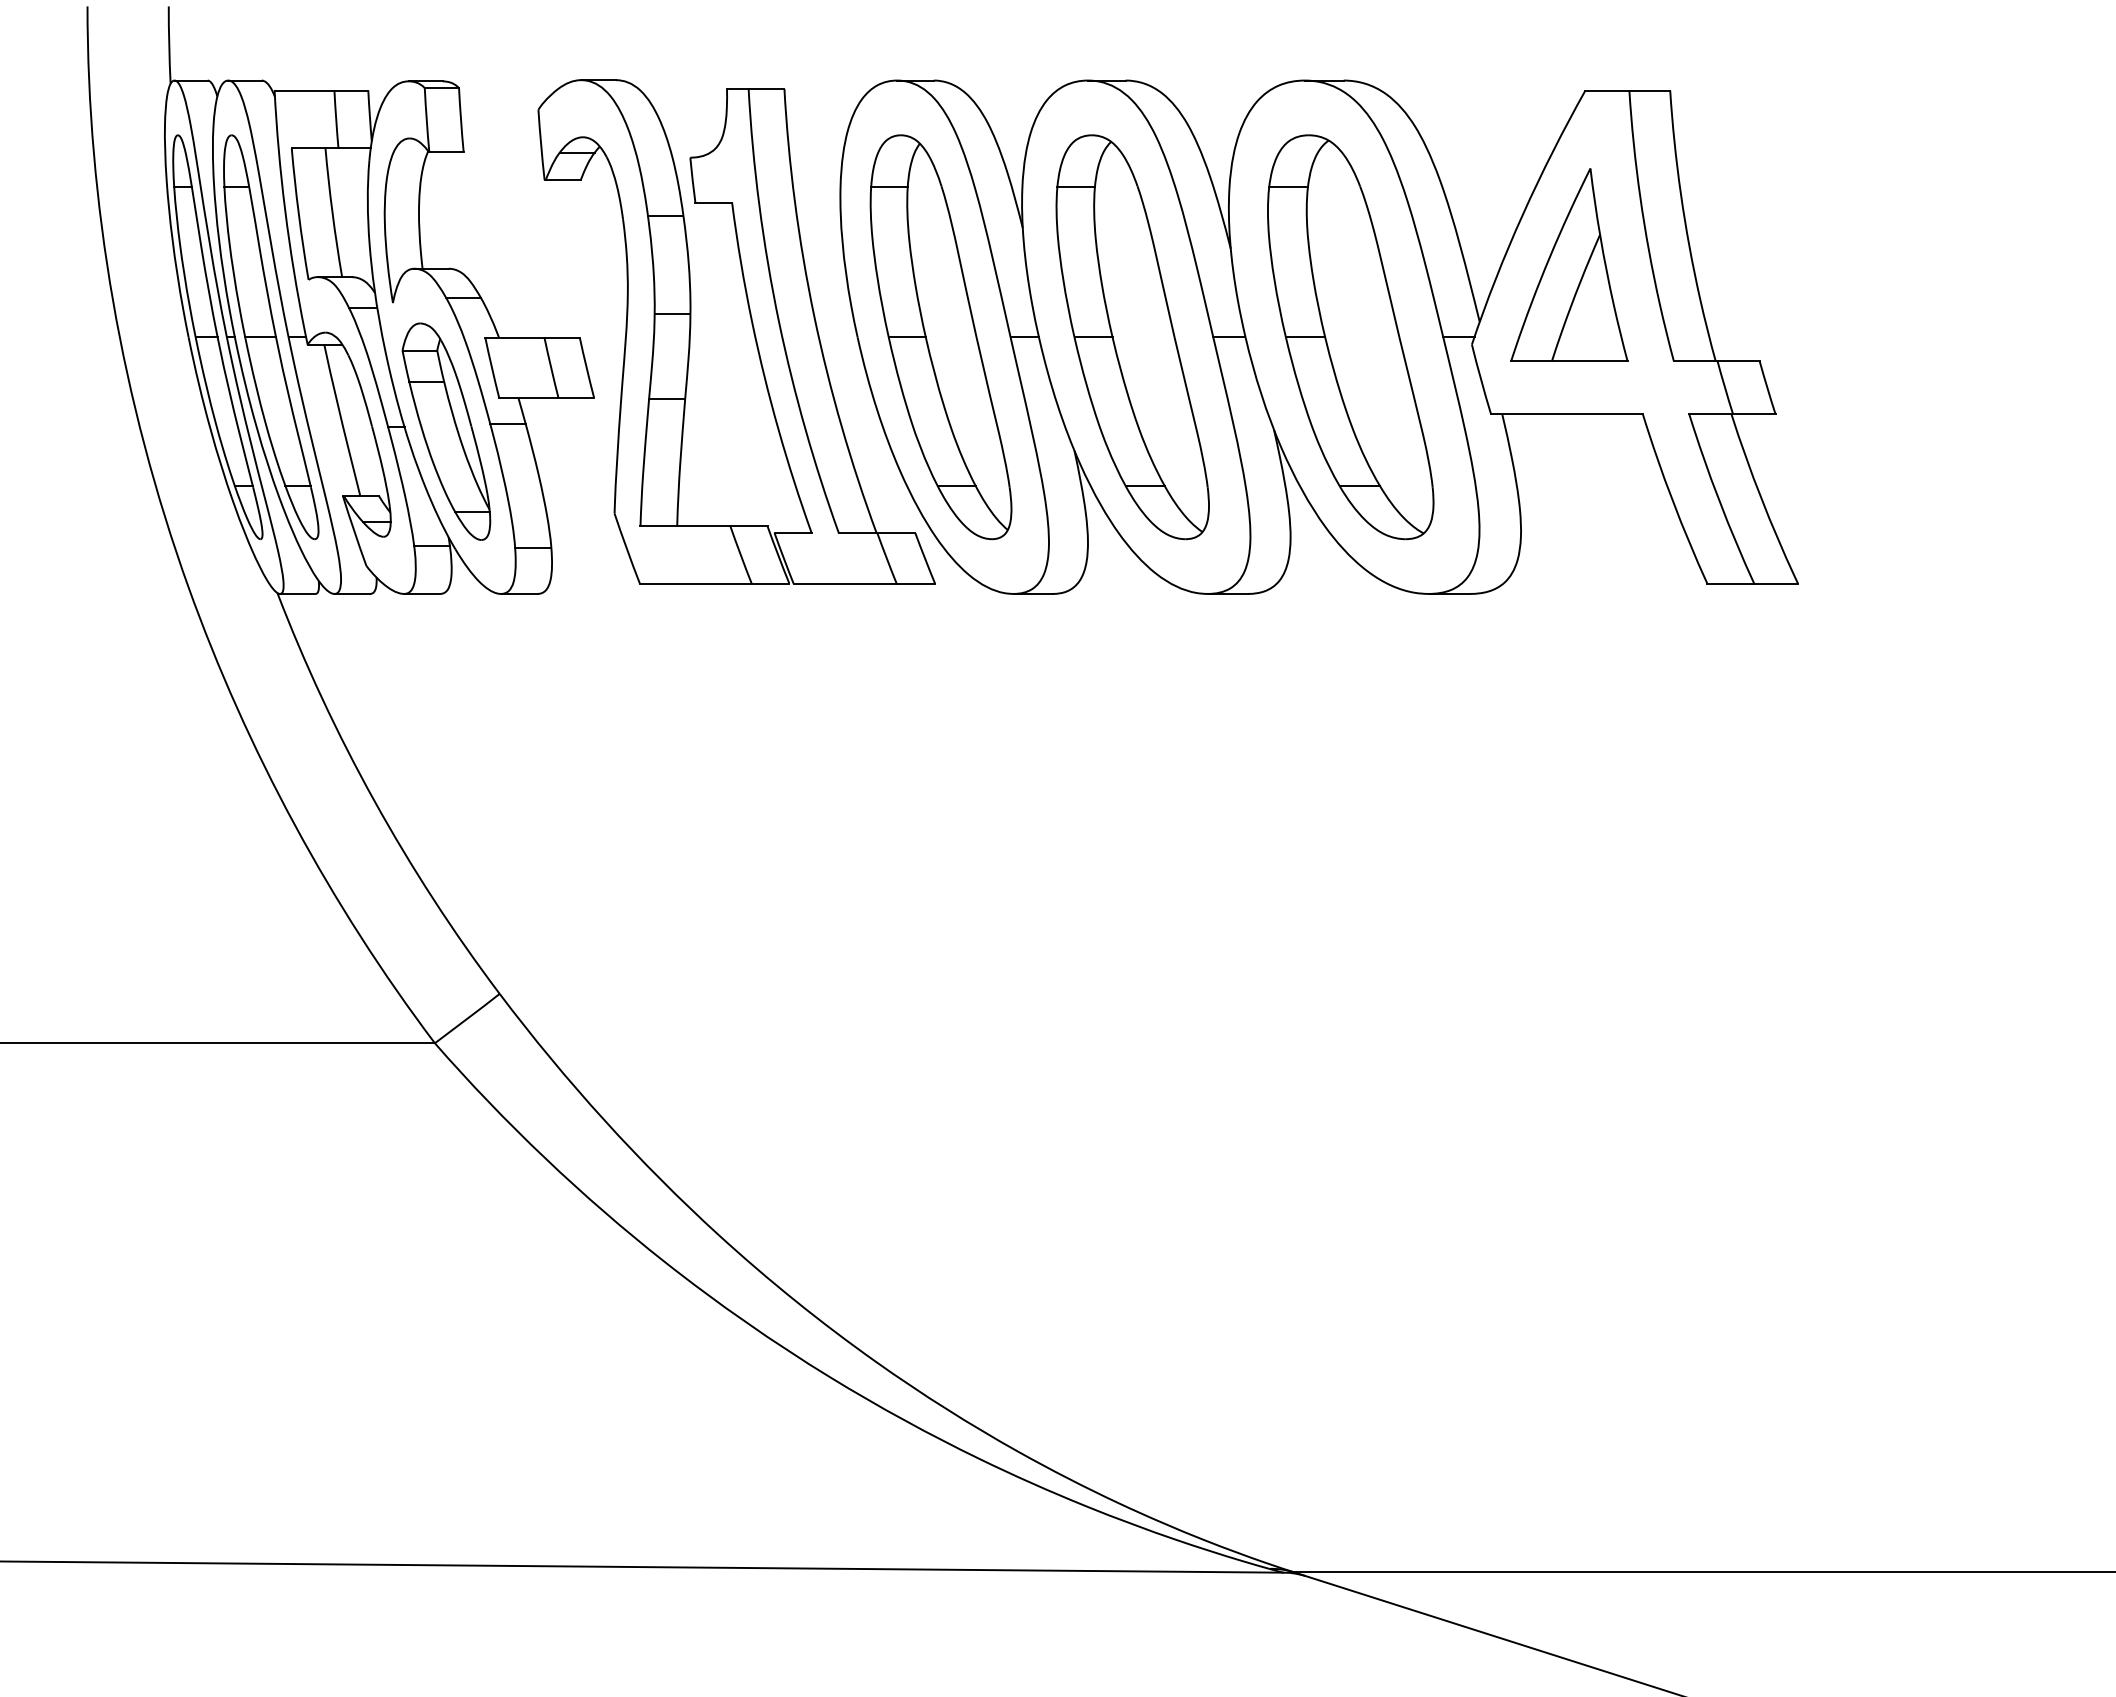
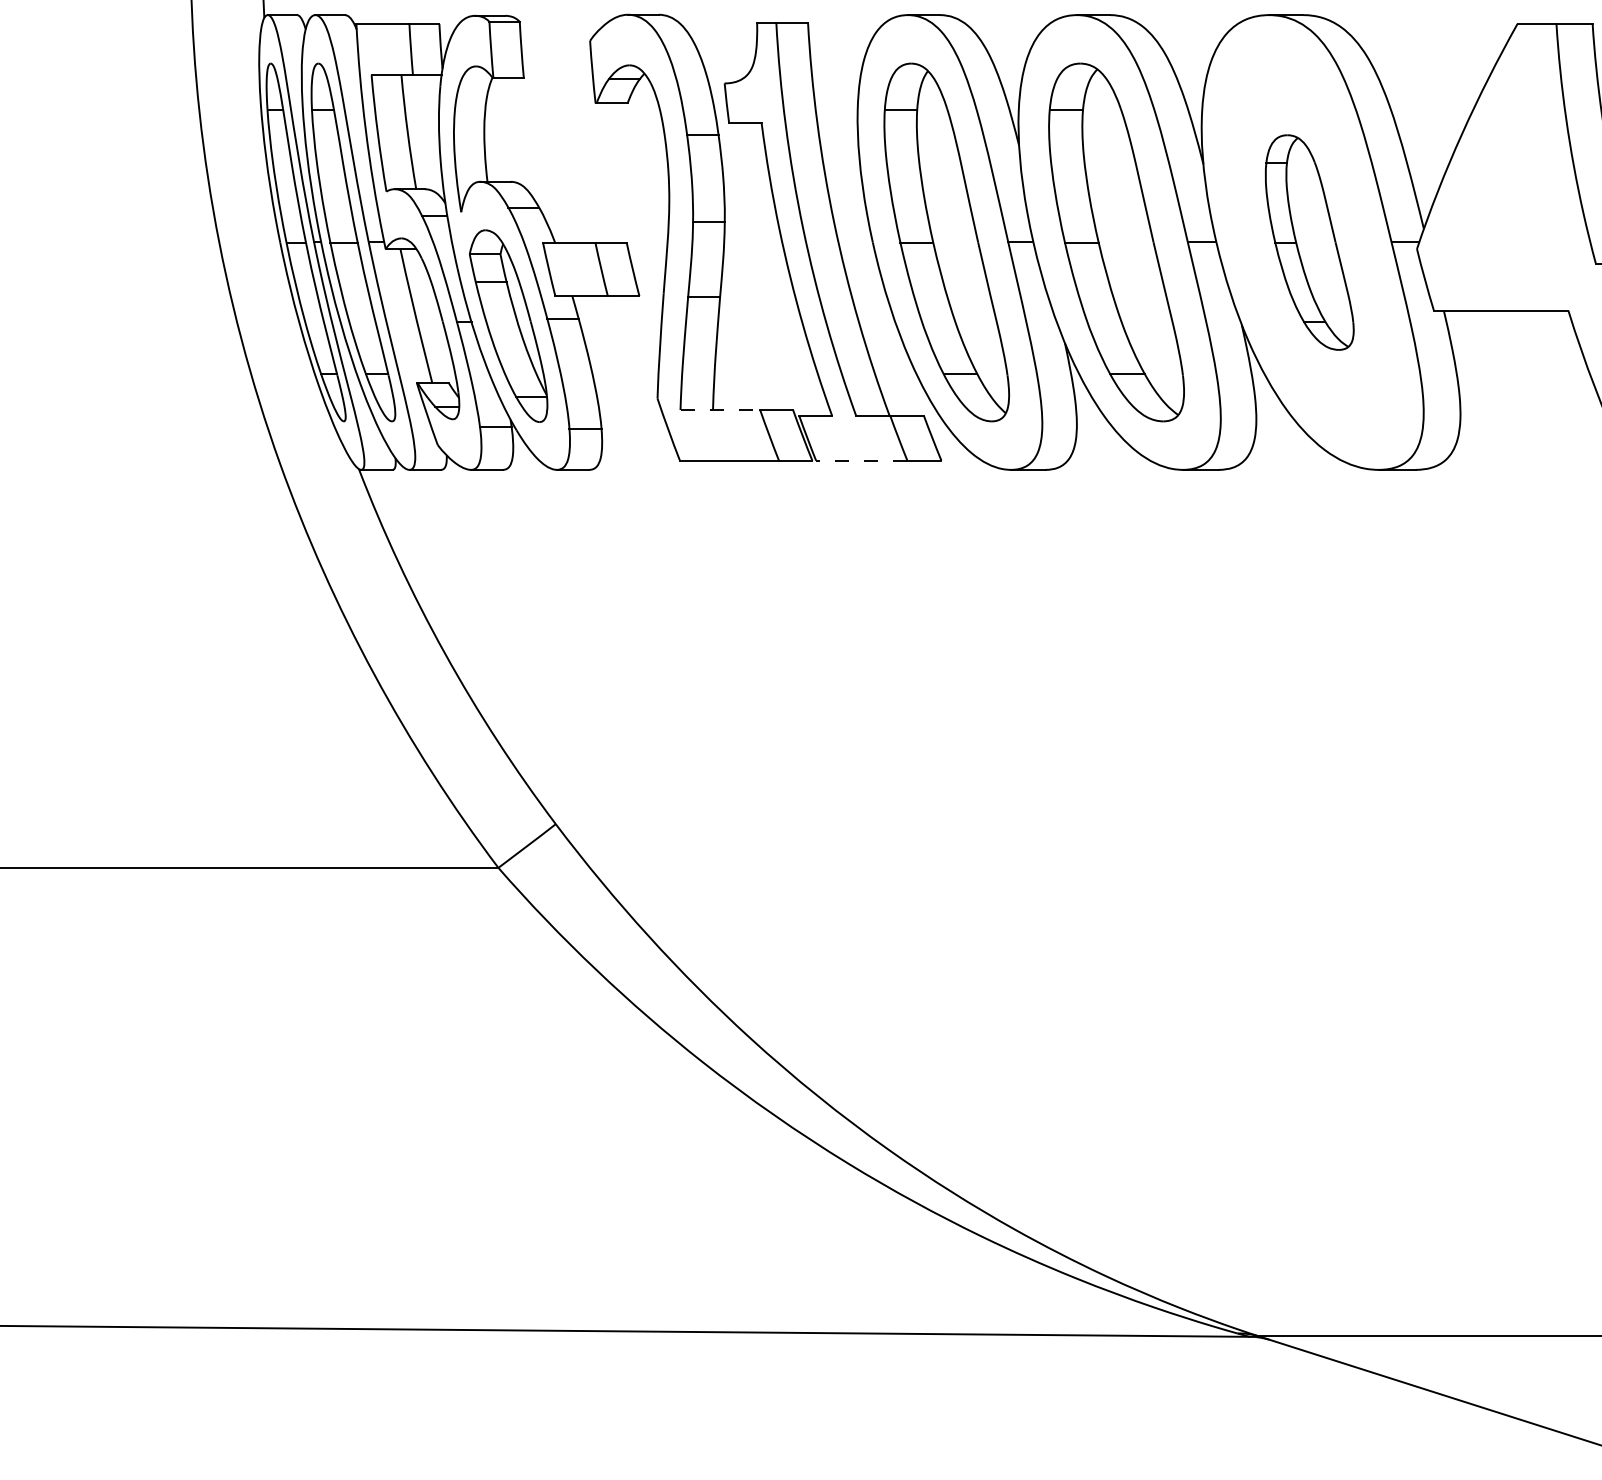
part: (1569, 264) -> (1503, 178), removed
part: (1350, 337) -> (1309, 242), size x0.6
line: (685, 526) -> (720, 410), solid -> dashed
line: (845, 583) -> (862, 460), solid -> dashed

